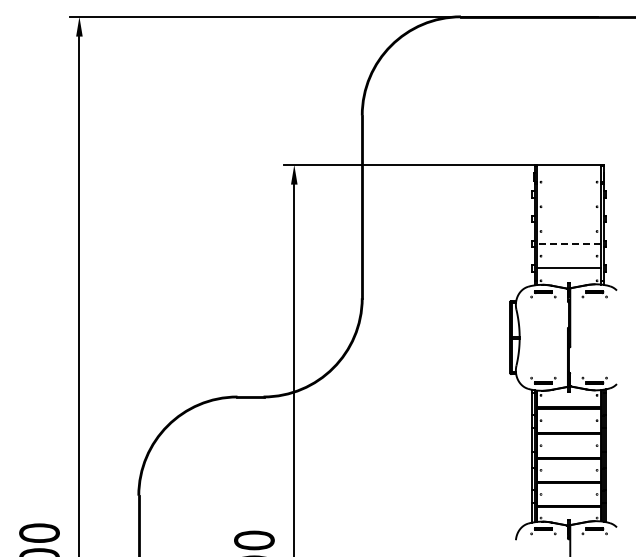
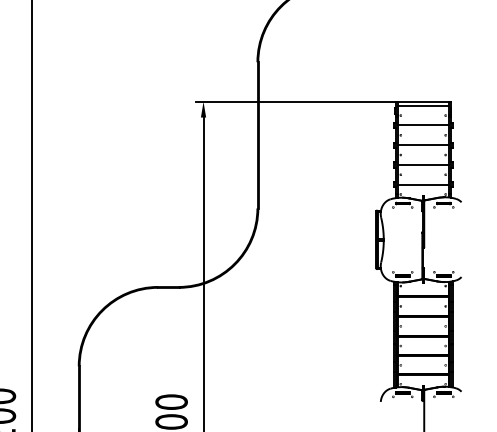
line: (568, 169) -> (422, 105), added
line: (568, 194) -> (422, 125), added
line: (568, 219) -> (422, 145), added
line: (569, 243) -> (423, 164), dashed -> solid

